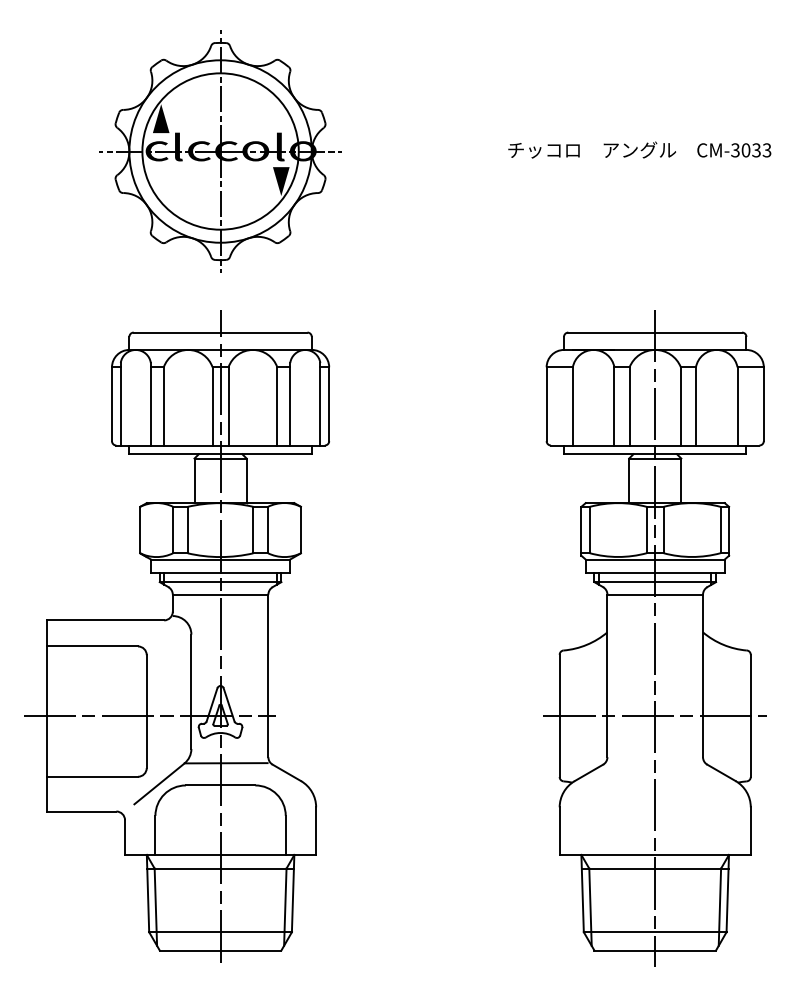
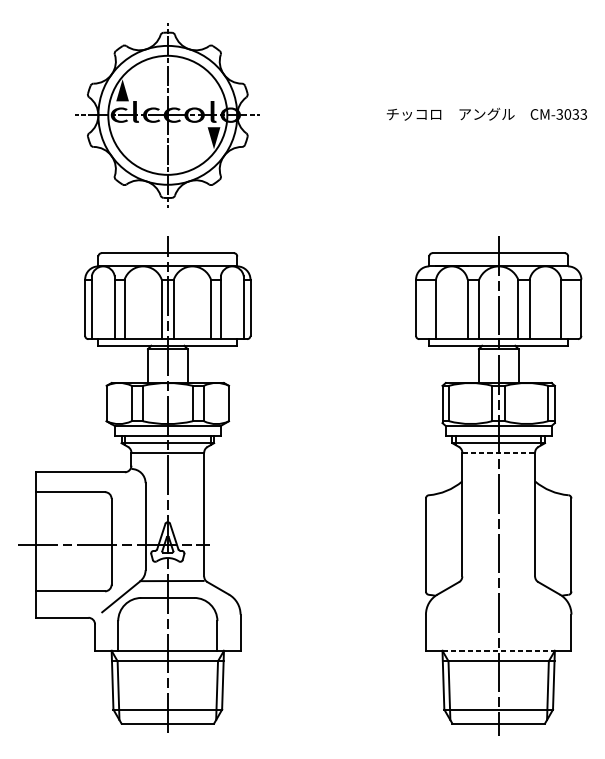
line: (655, 594) -> (498, 452), solid -> dashed
line: (654, 715) -> (498, 544), removed
line: (655, 854) -> (498, 650), solid -> dashed

